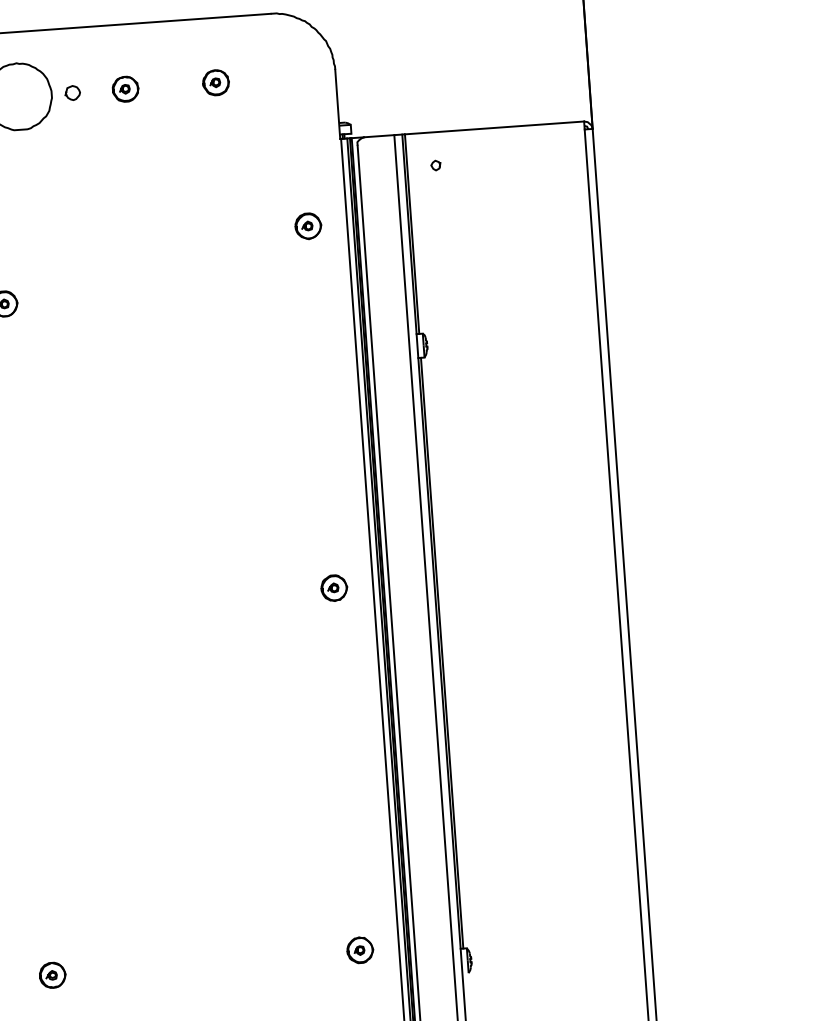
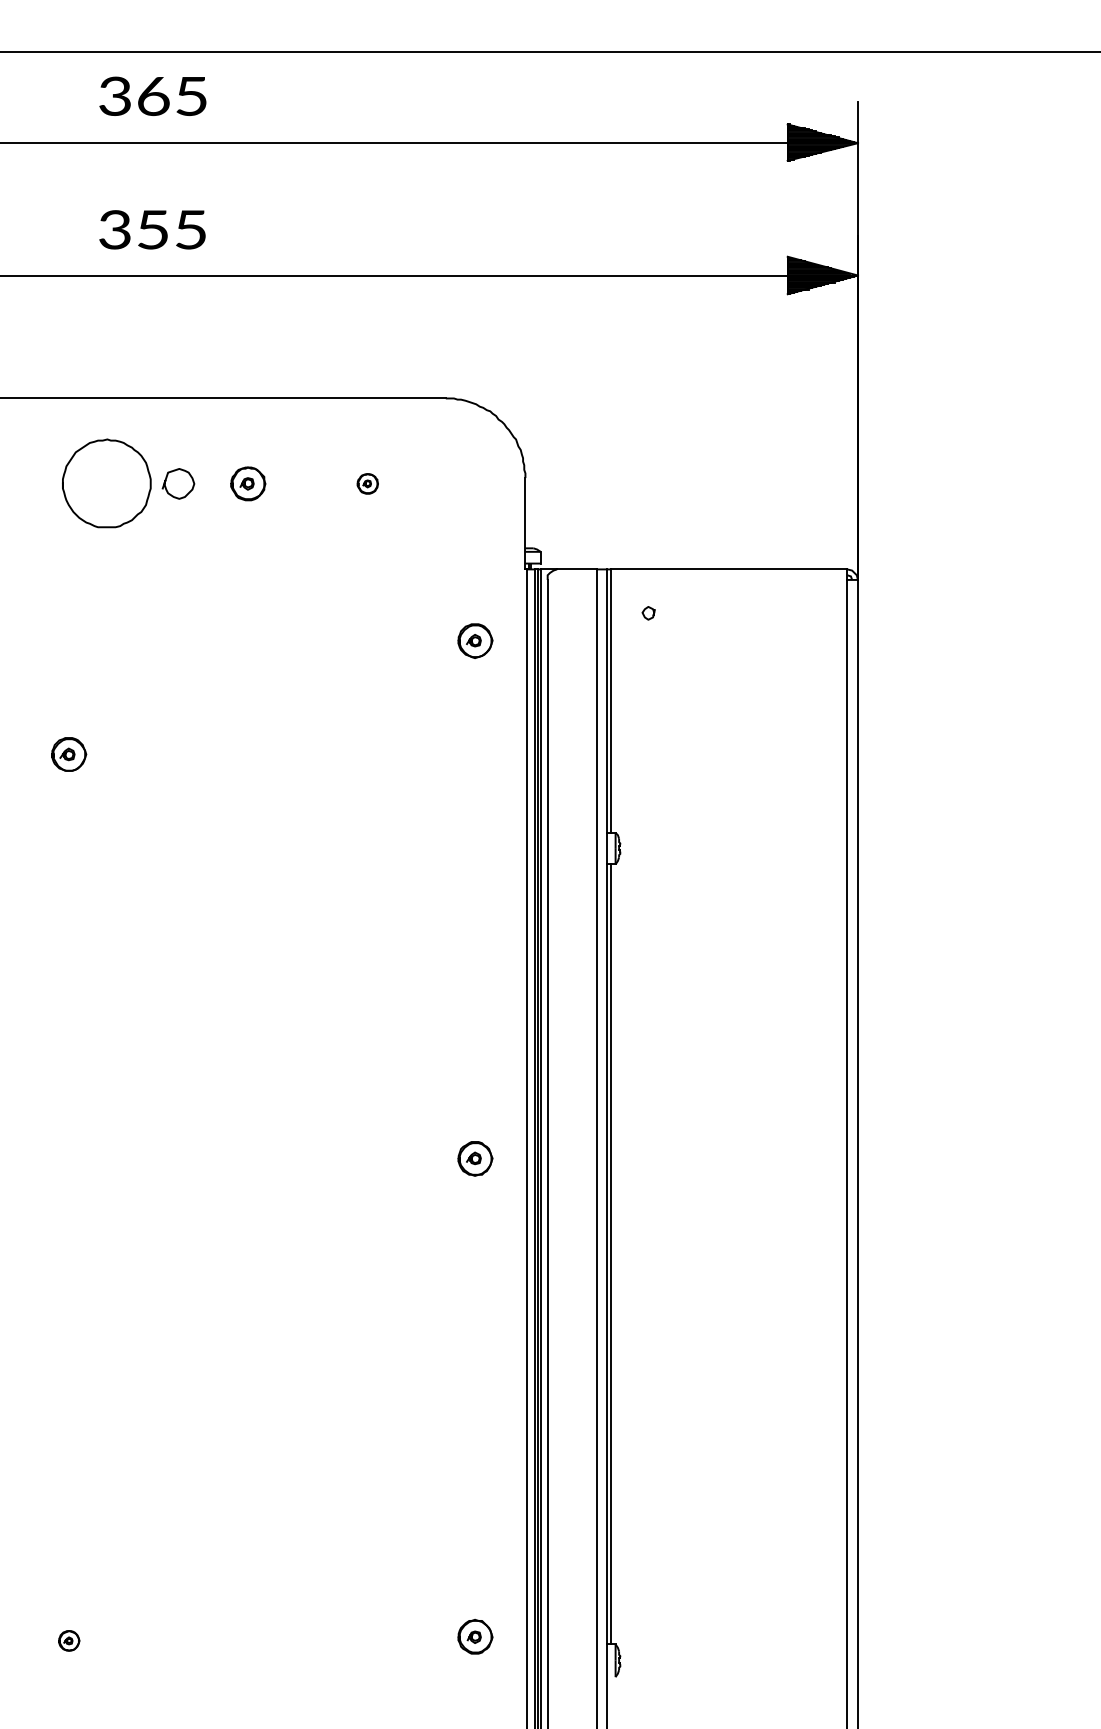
part: (215, 82) -> (367, 483), size x0.6
part: (72, 92) -> (177, 483), size x1.6
part: (308, 225) -> (475, 640), moved
part: (53, 975) -> (69, 1640), size x0.6

